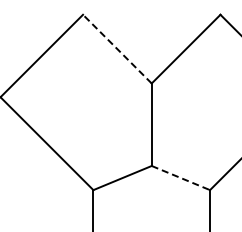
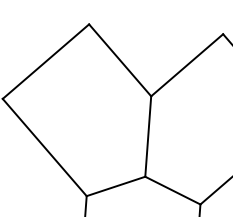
line: (117, 49) -> (120, 60), dashed -> solid
line: (180, 178) -> (172, 191), dashed -> solid

